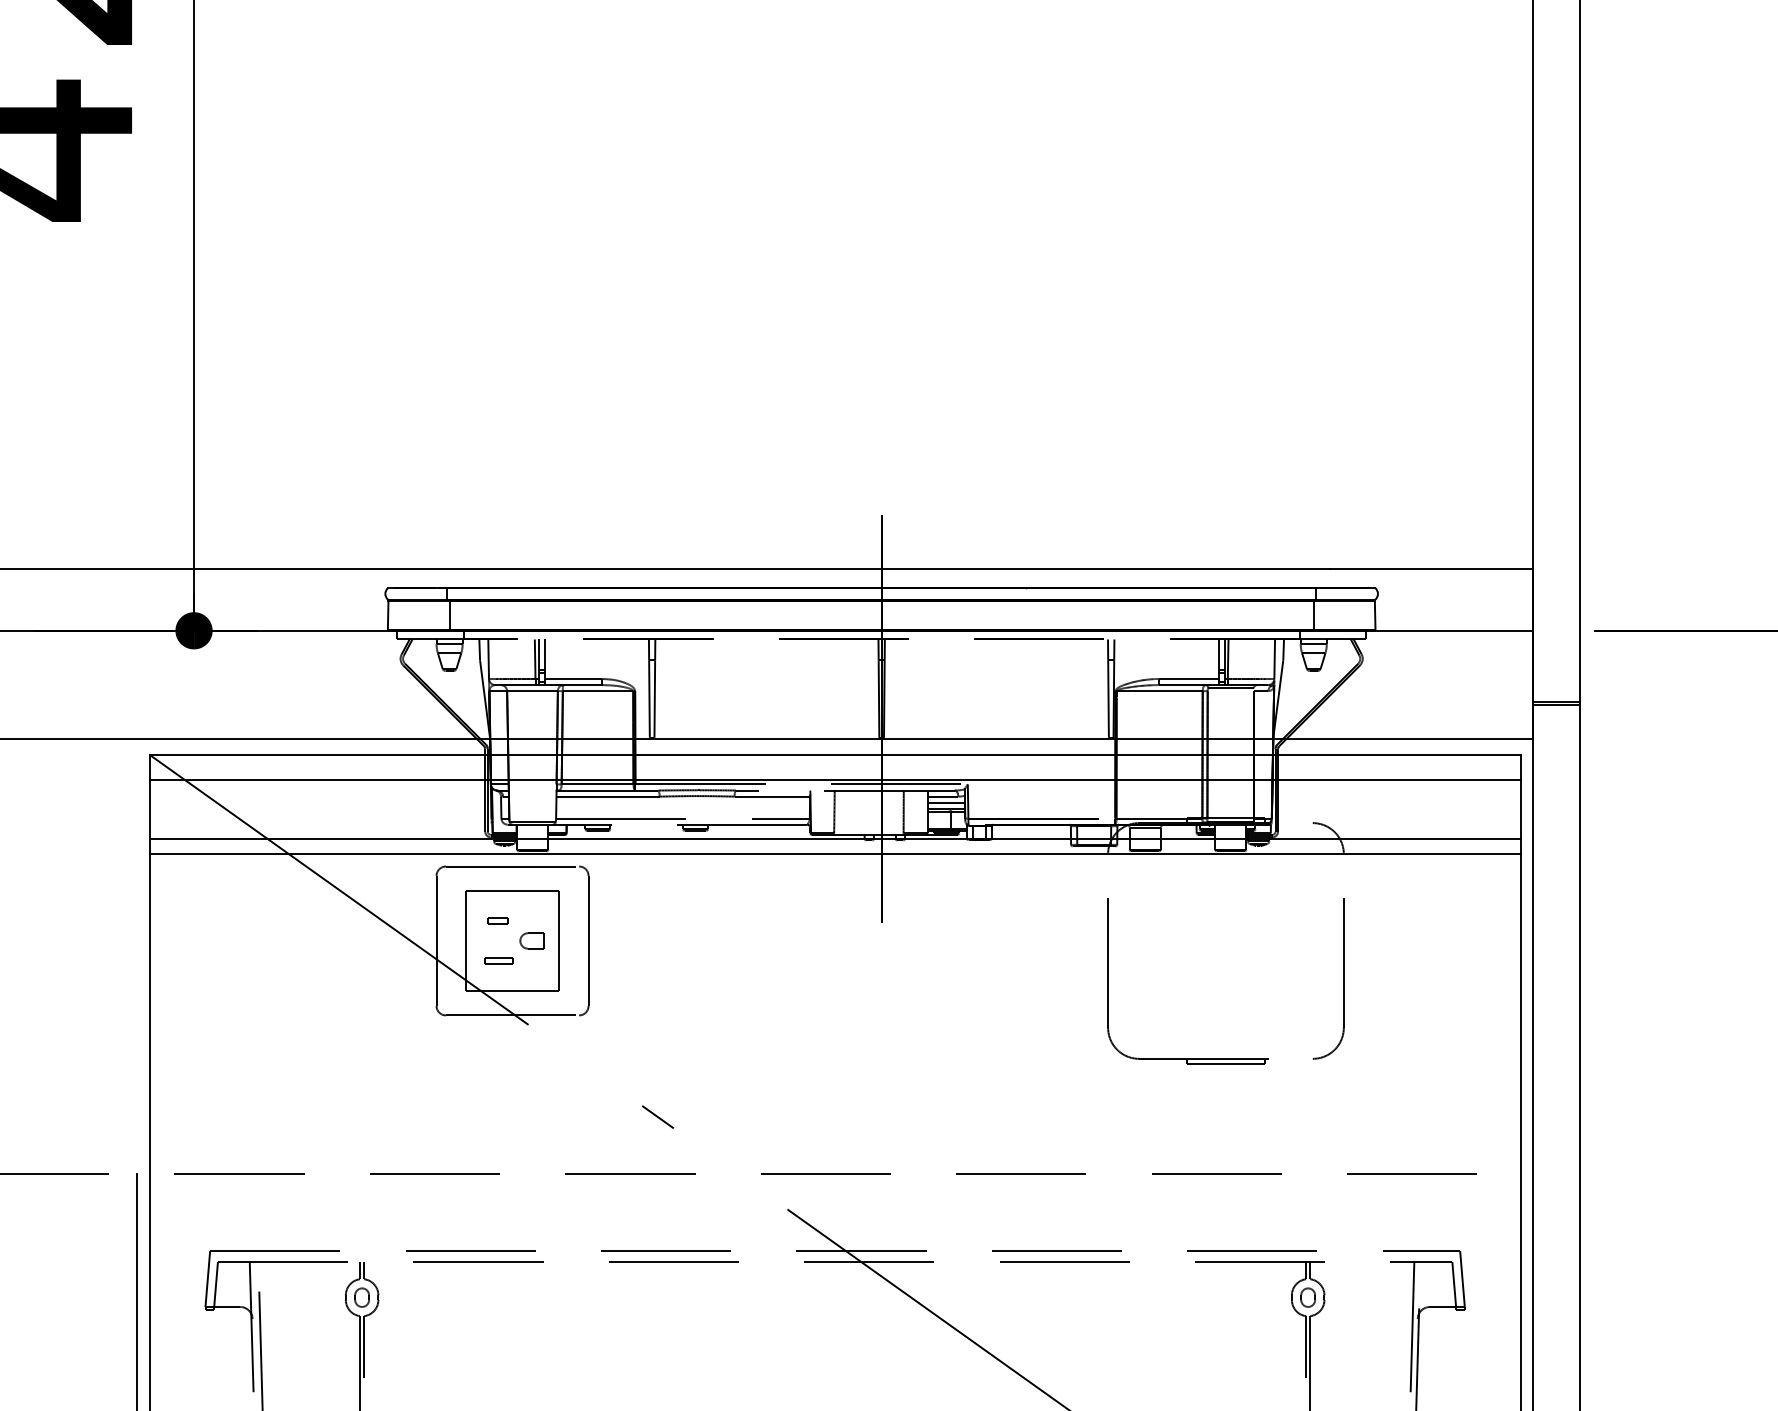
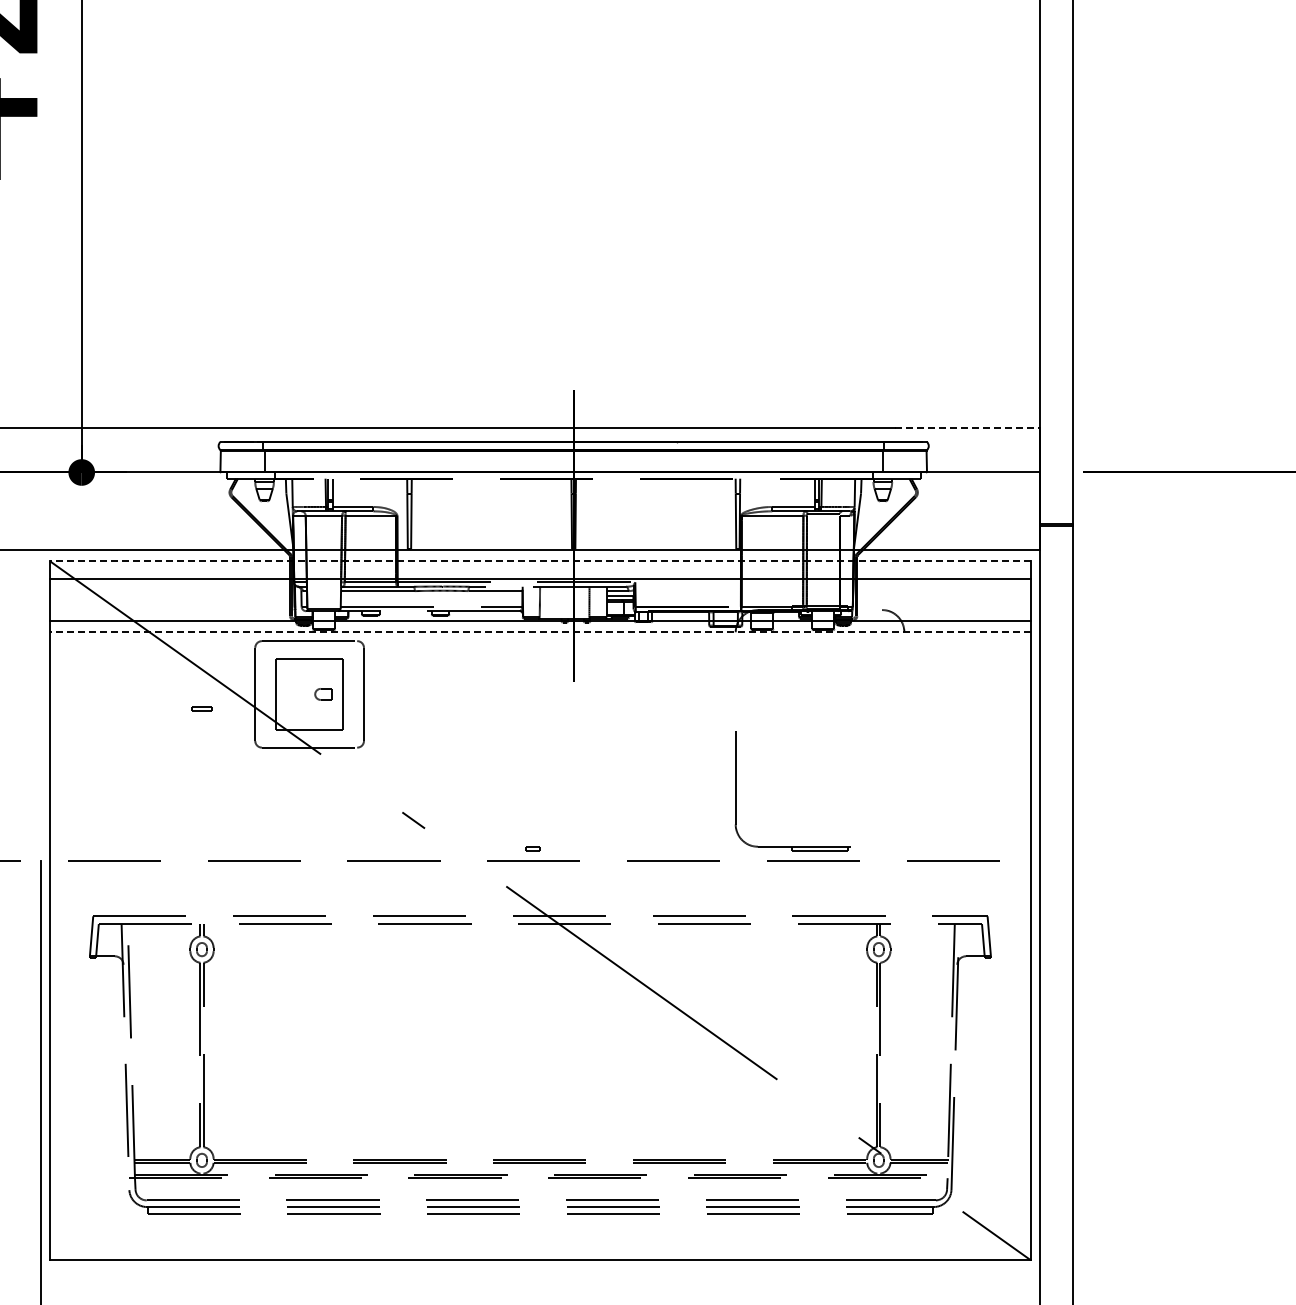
line: (1432, 569) -> (967, 428), solid -> dashed
line: (833, 755) -> (539, 561), solid -> dashed
line: (833, 854) -> (539, 632), solid -> dashed
part: (497, 920) -> (532, 848), moved
part: (498, 960) -> (201, 708), moved
part: (1342, 978) -> (903, 721), removed
part: (1187, 1058) -> (792, 846), moved

